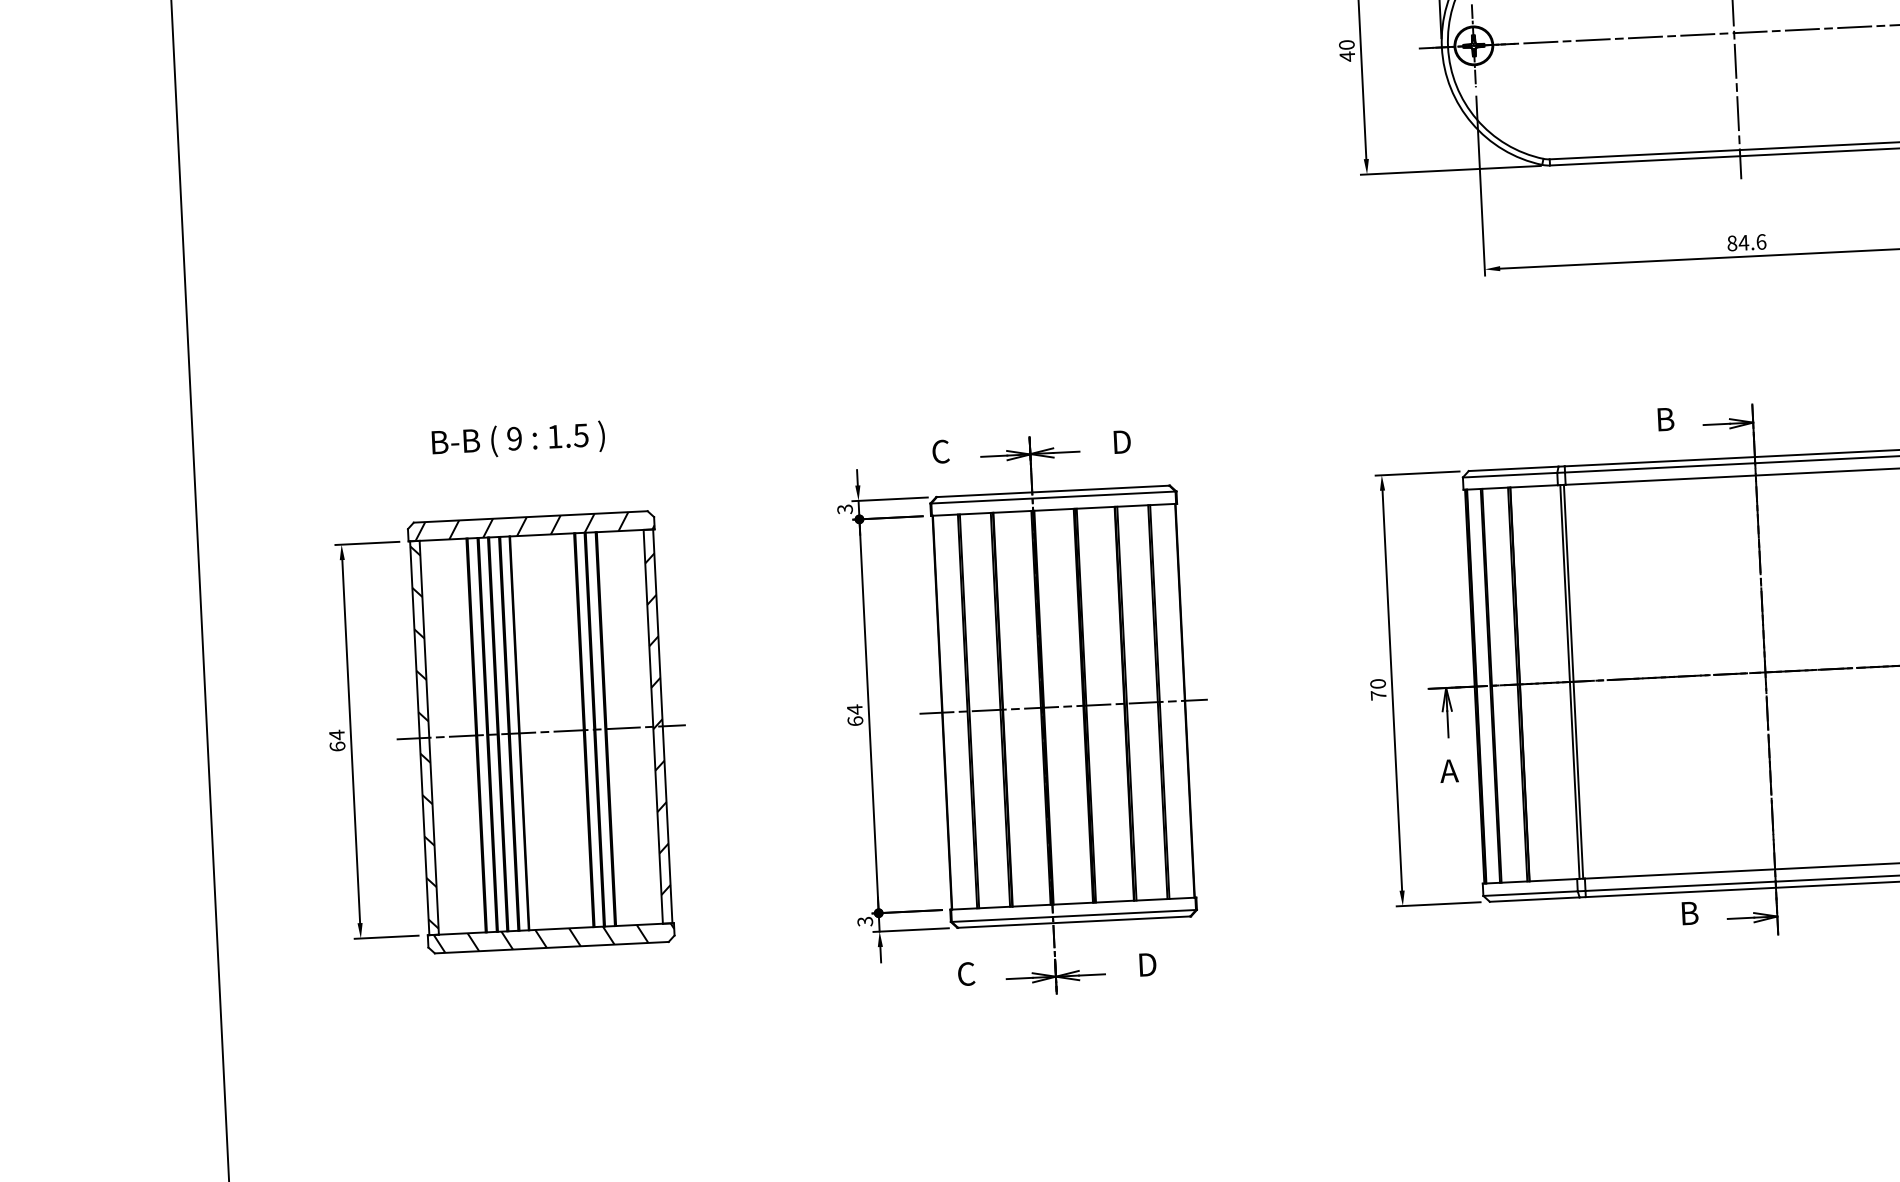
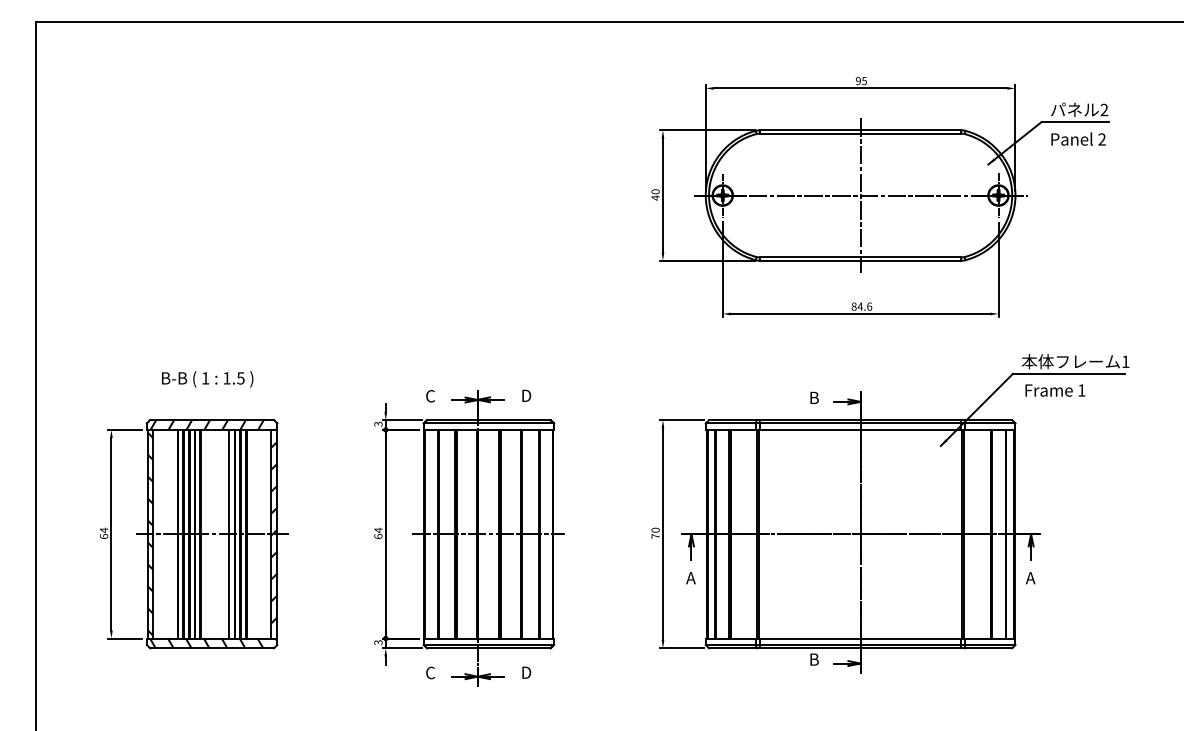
text: (514, 438) -> (205, 378), 9 -> 1
line: (574, 729) -> (229, 533), added

